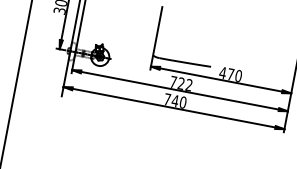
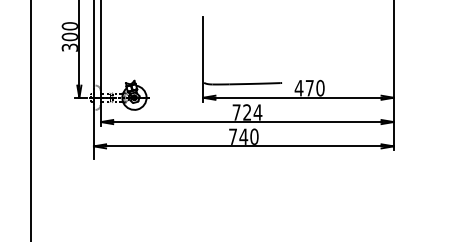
text: (188, 85) -> (257, 112), 722 -> 724

